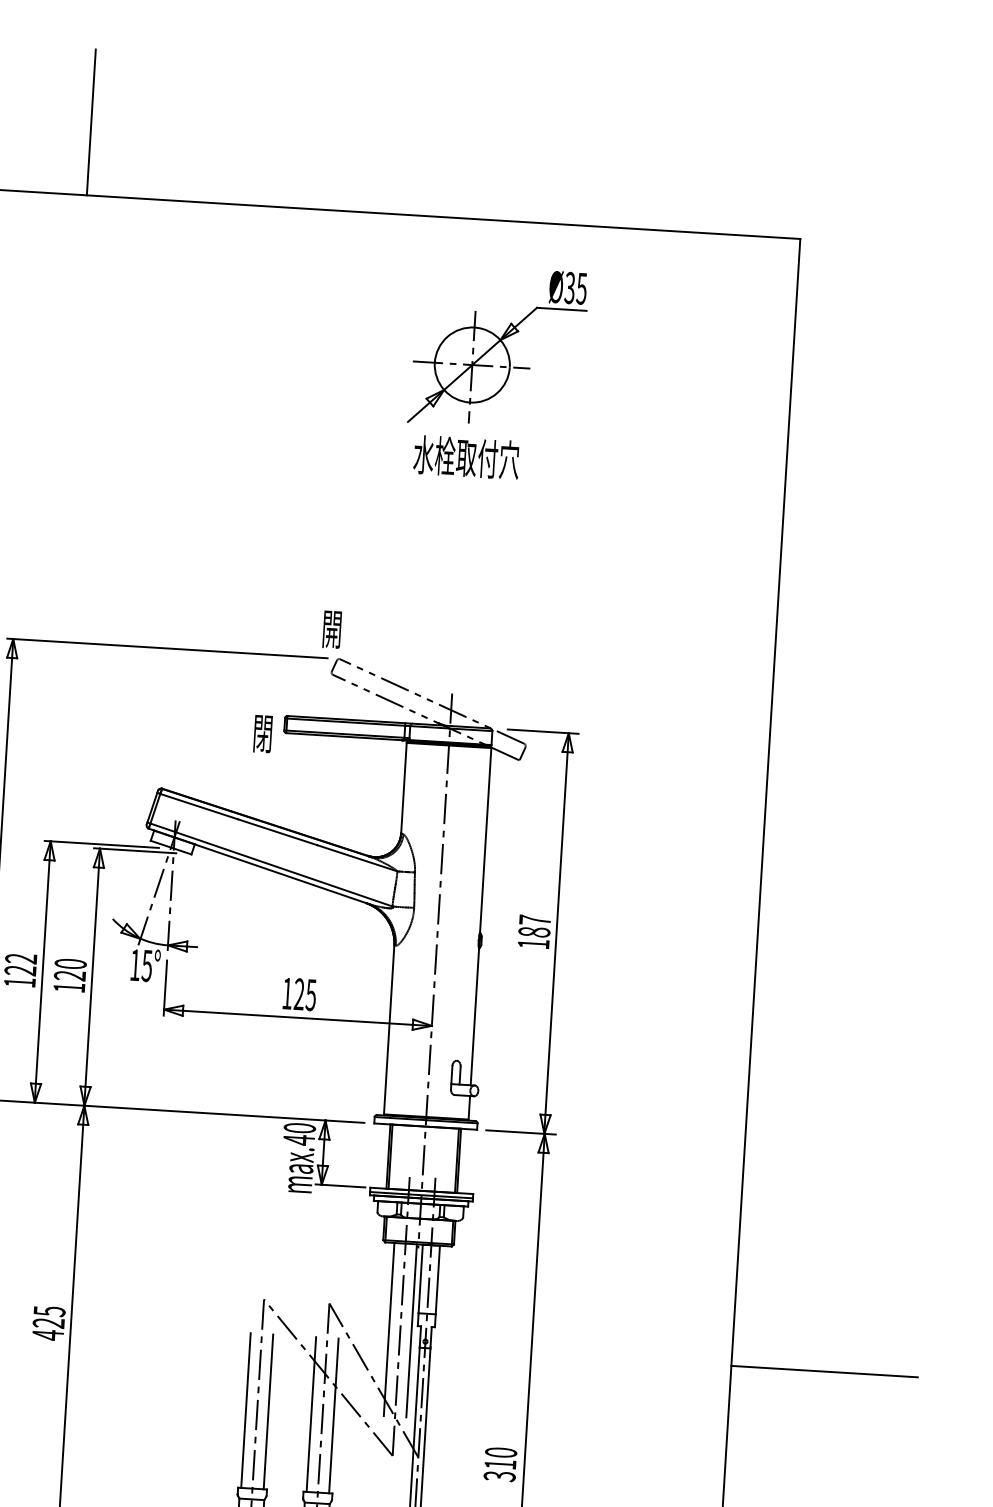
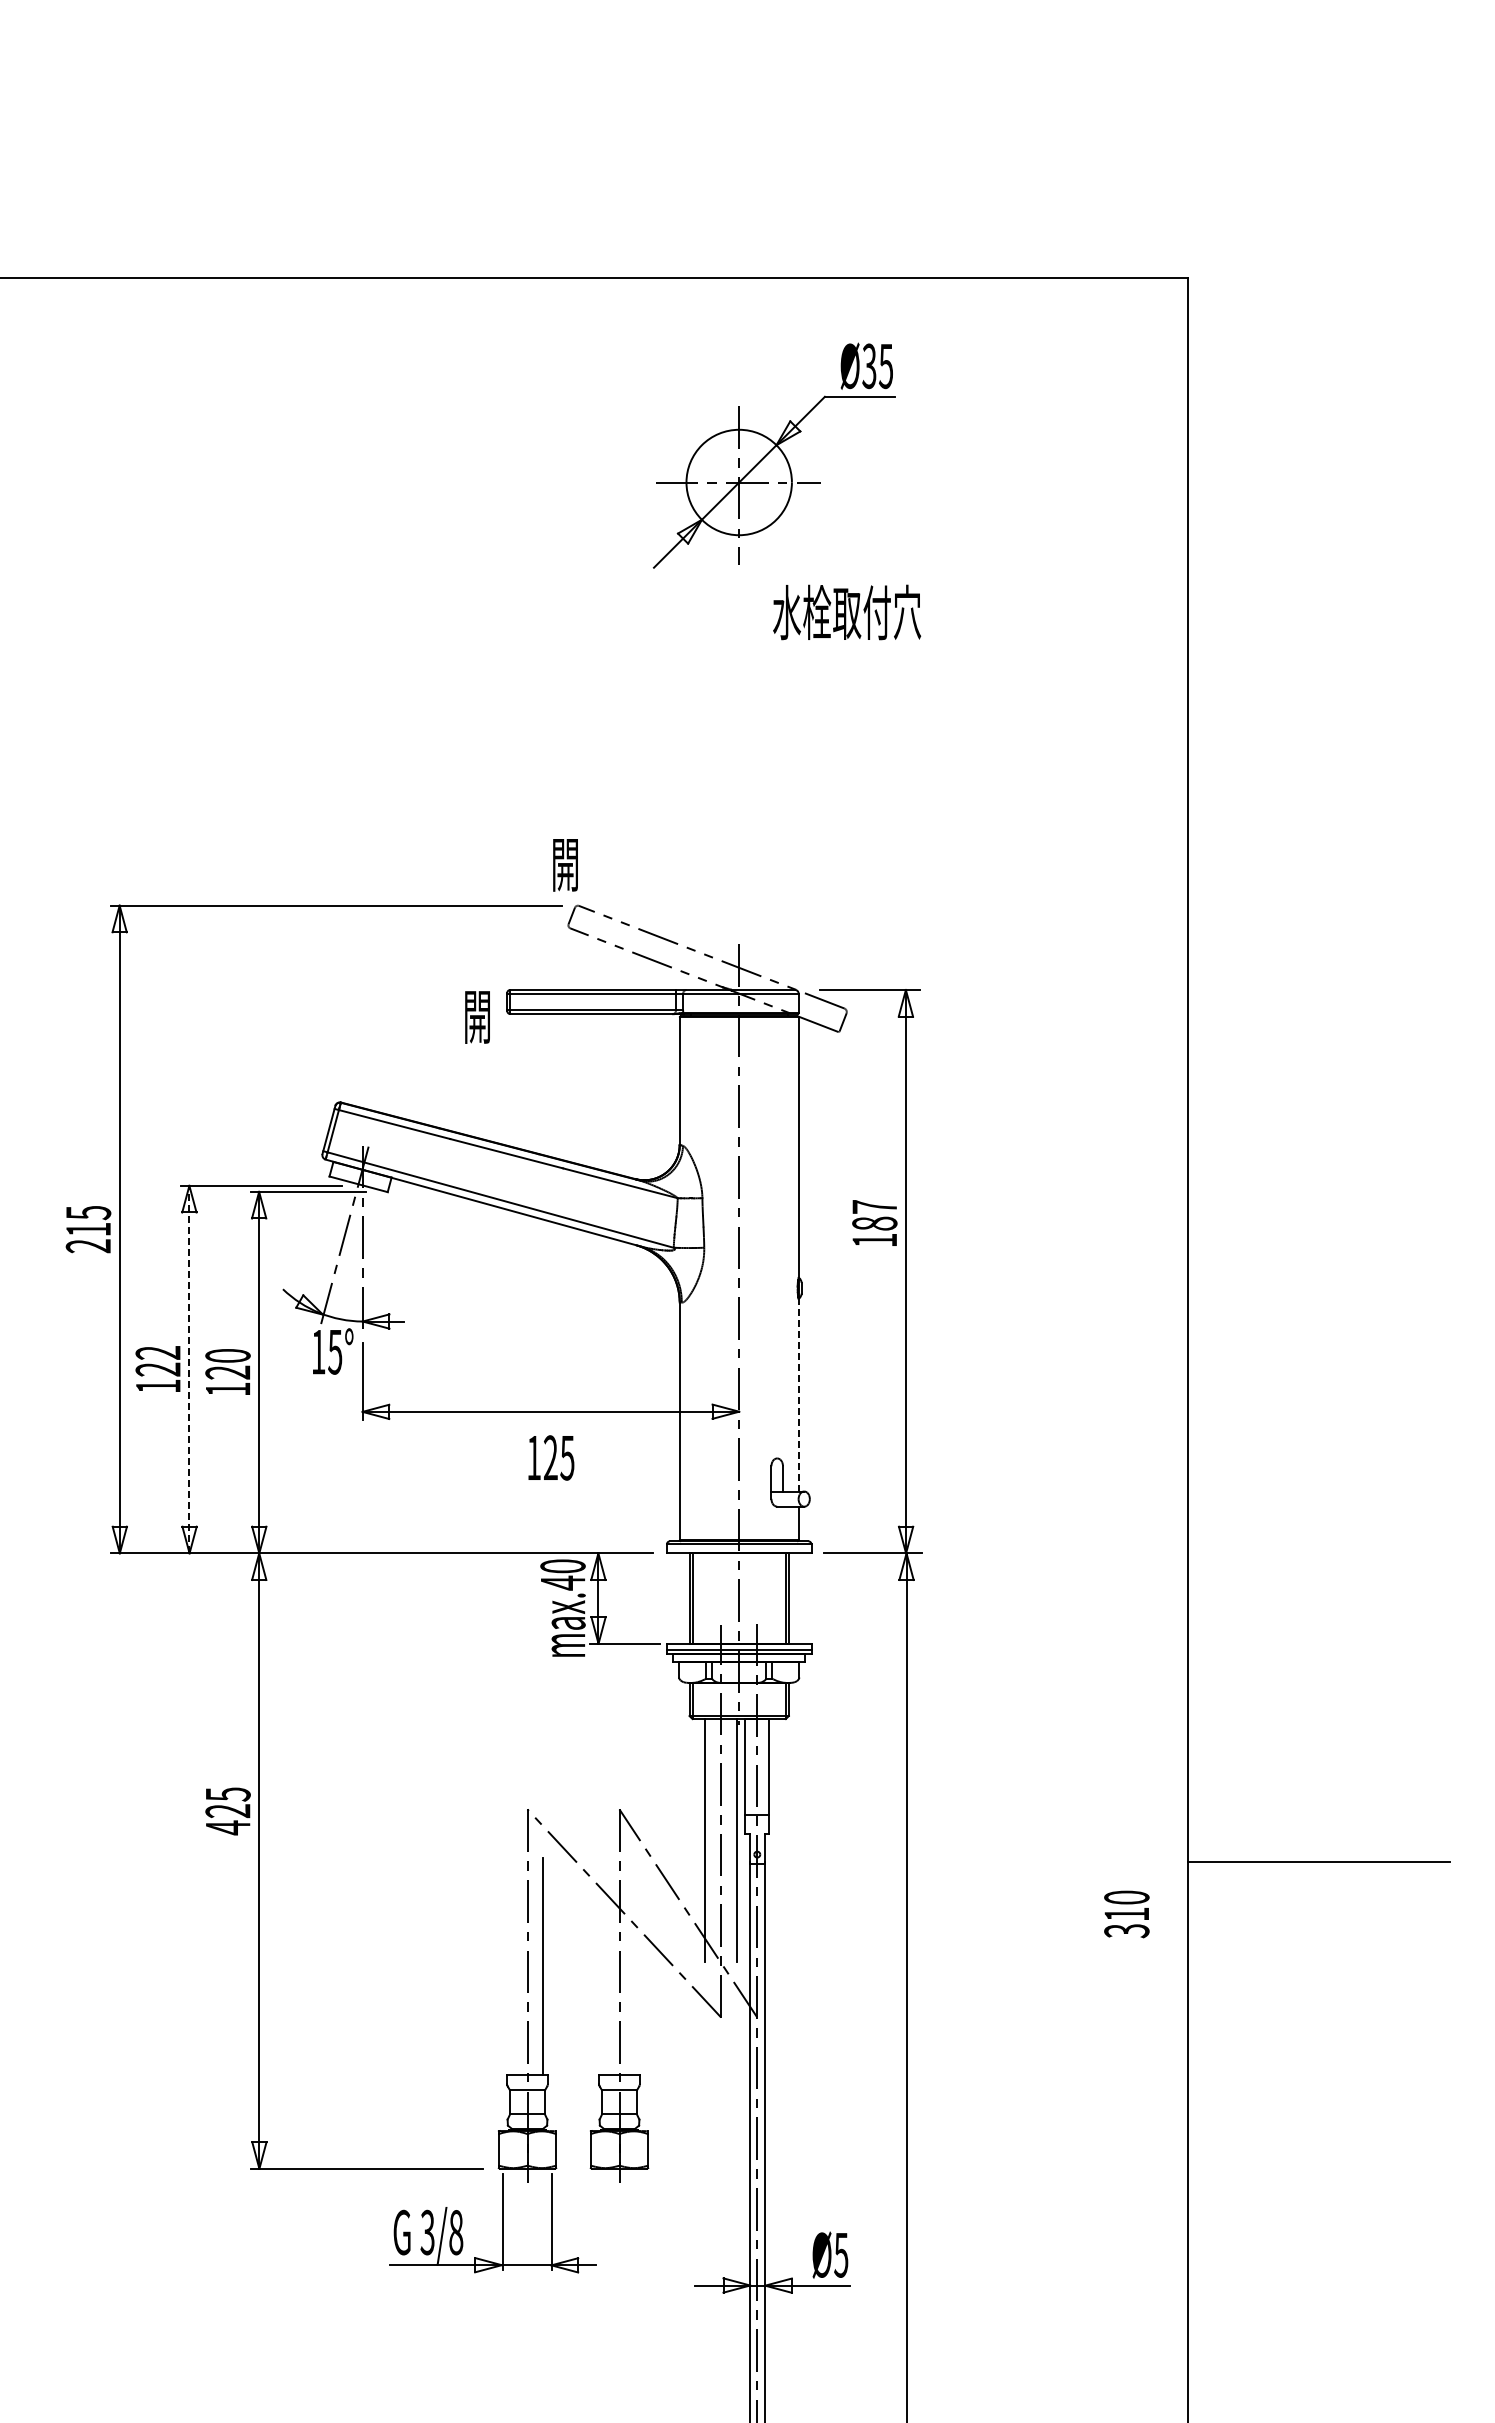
line: (91, 121) -> (184, 174), removed
text: (466, 457) -> (847, 612), moved
text: (262, 736) -> (477, 1021), 閉 -> 開
text: (534, 931) -> (874, 1222), moved
line: (42, 971) -> (189, 1369), solid -> dashed
text: (299, 994) -> (551, 1457), moved
line: (474, 1016) -> (798, 1395), solid -> dashed
text: (48, 1323) -> (227, 1811), moved
line: (245, 1410) -> (511, 1966), removed
line: (311, 1414) -> (603, 1966), removed
line: (334, 1415) -> (635, 1966), removed
text: (500, 1464) -> (1126, 1914), moved

